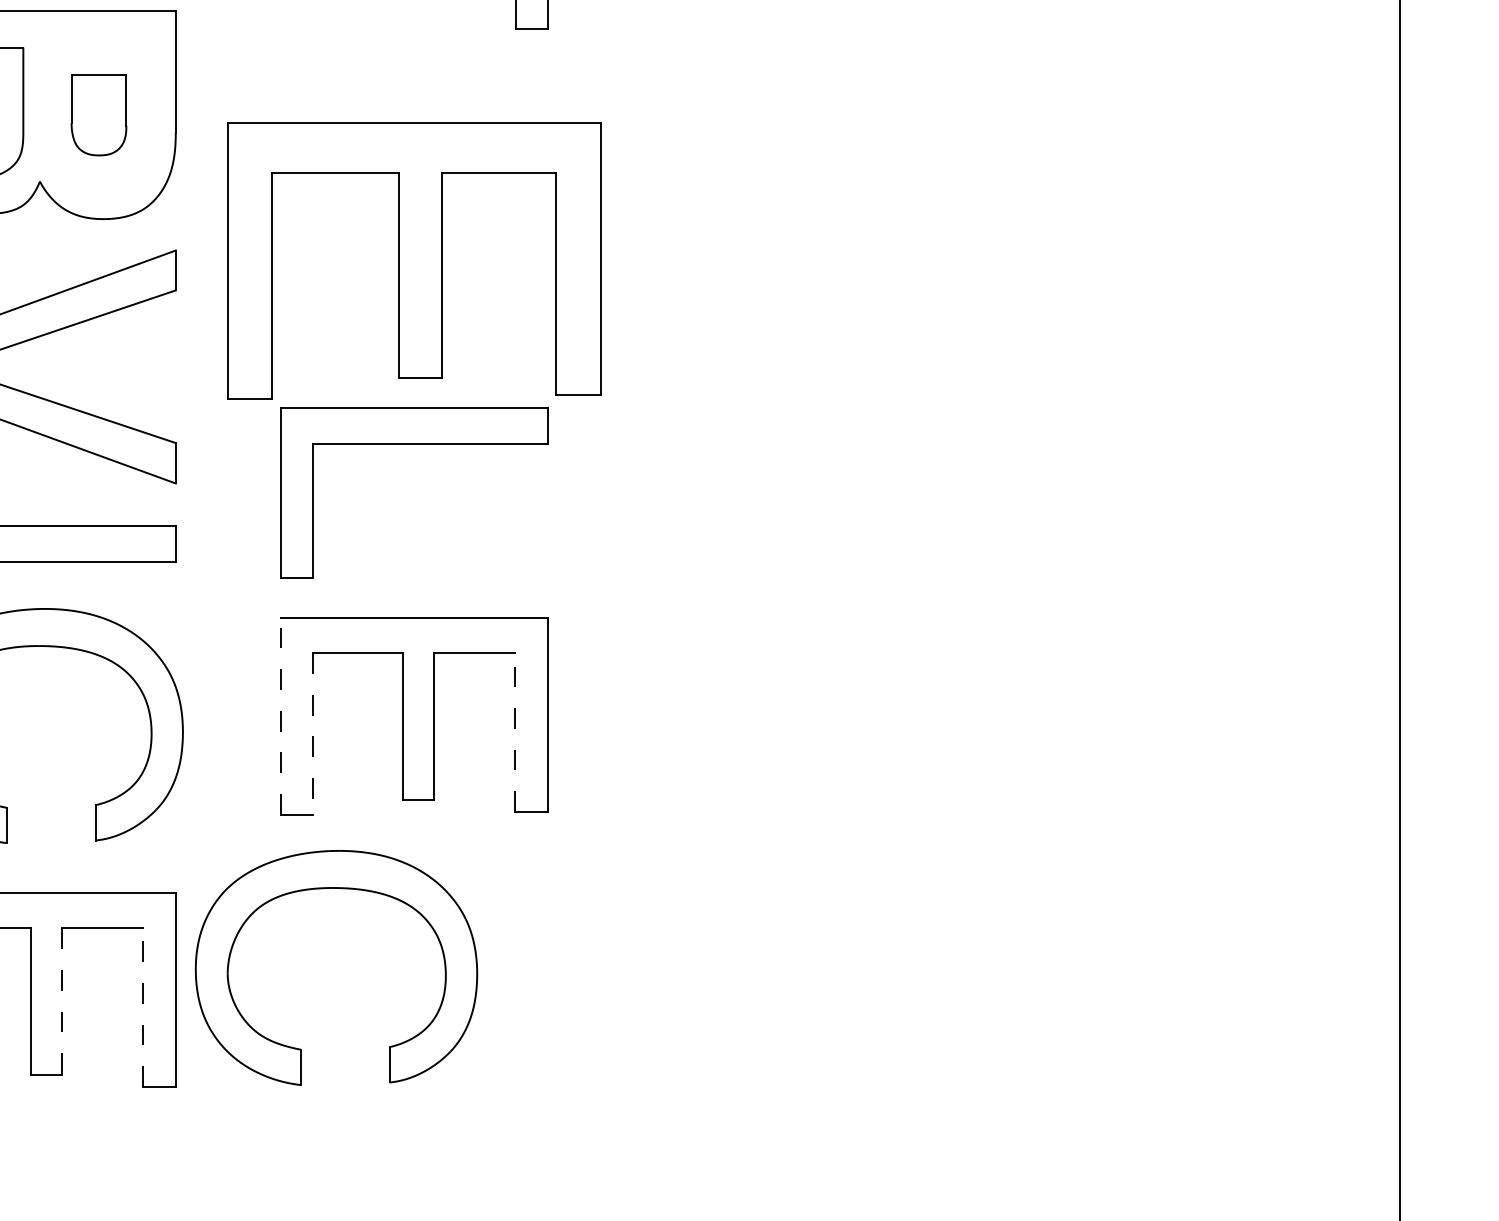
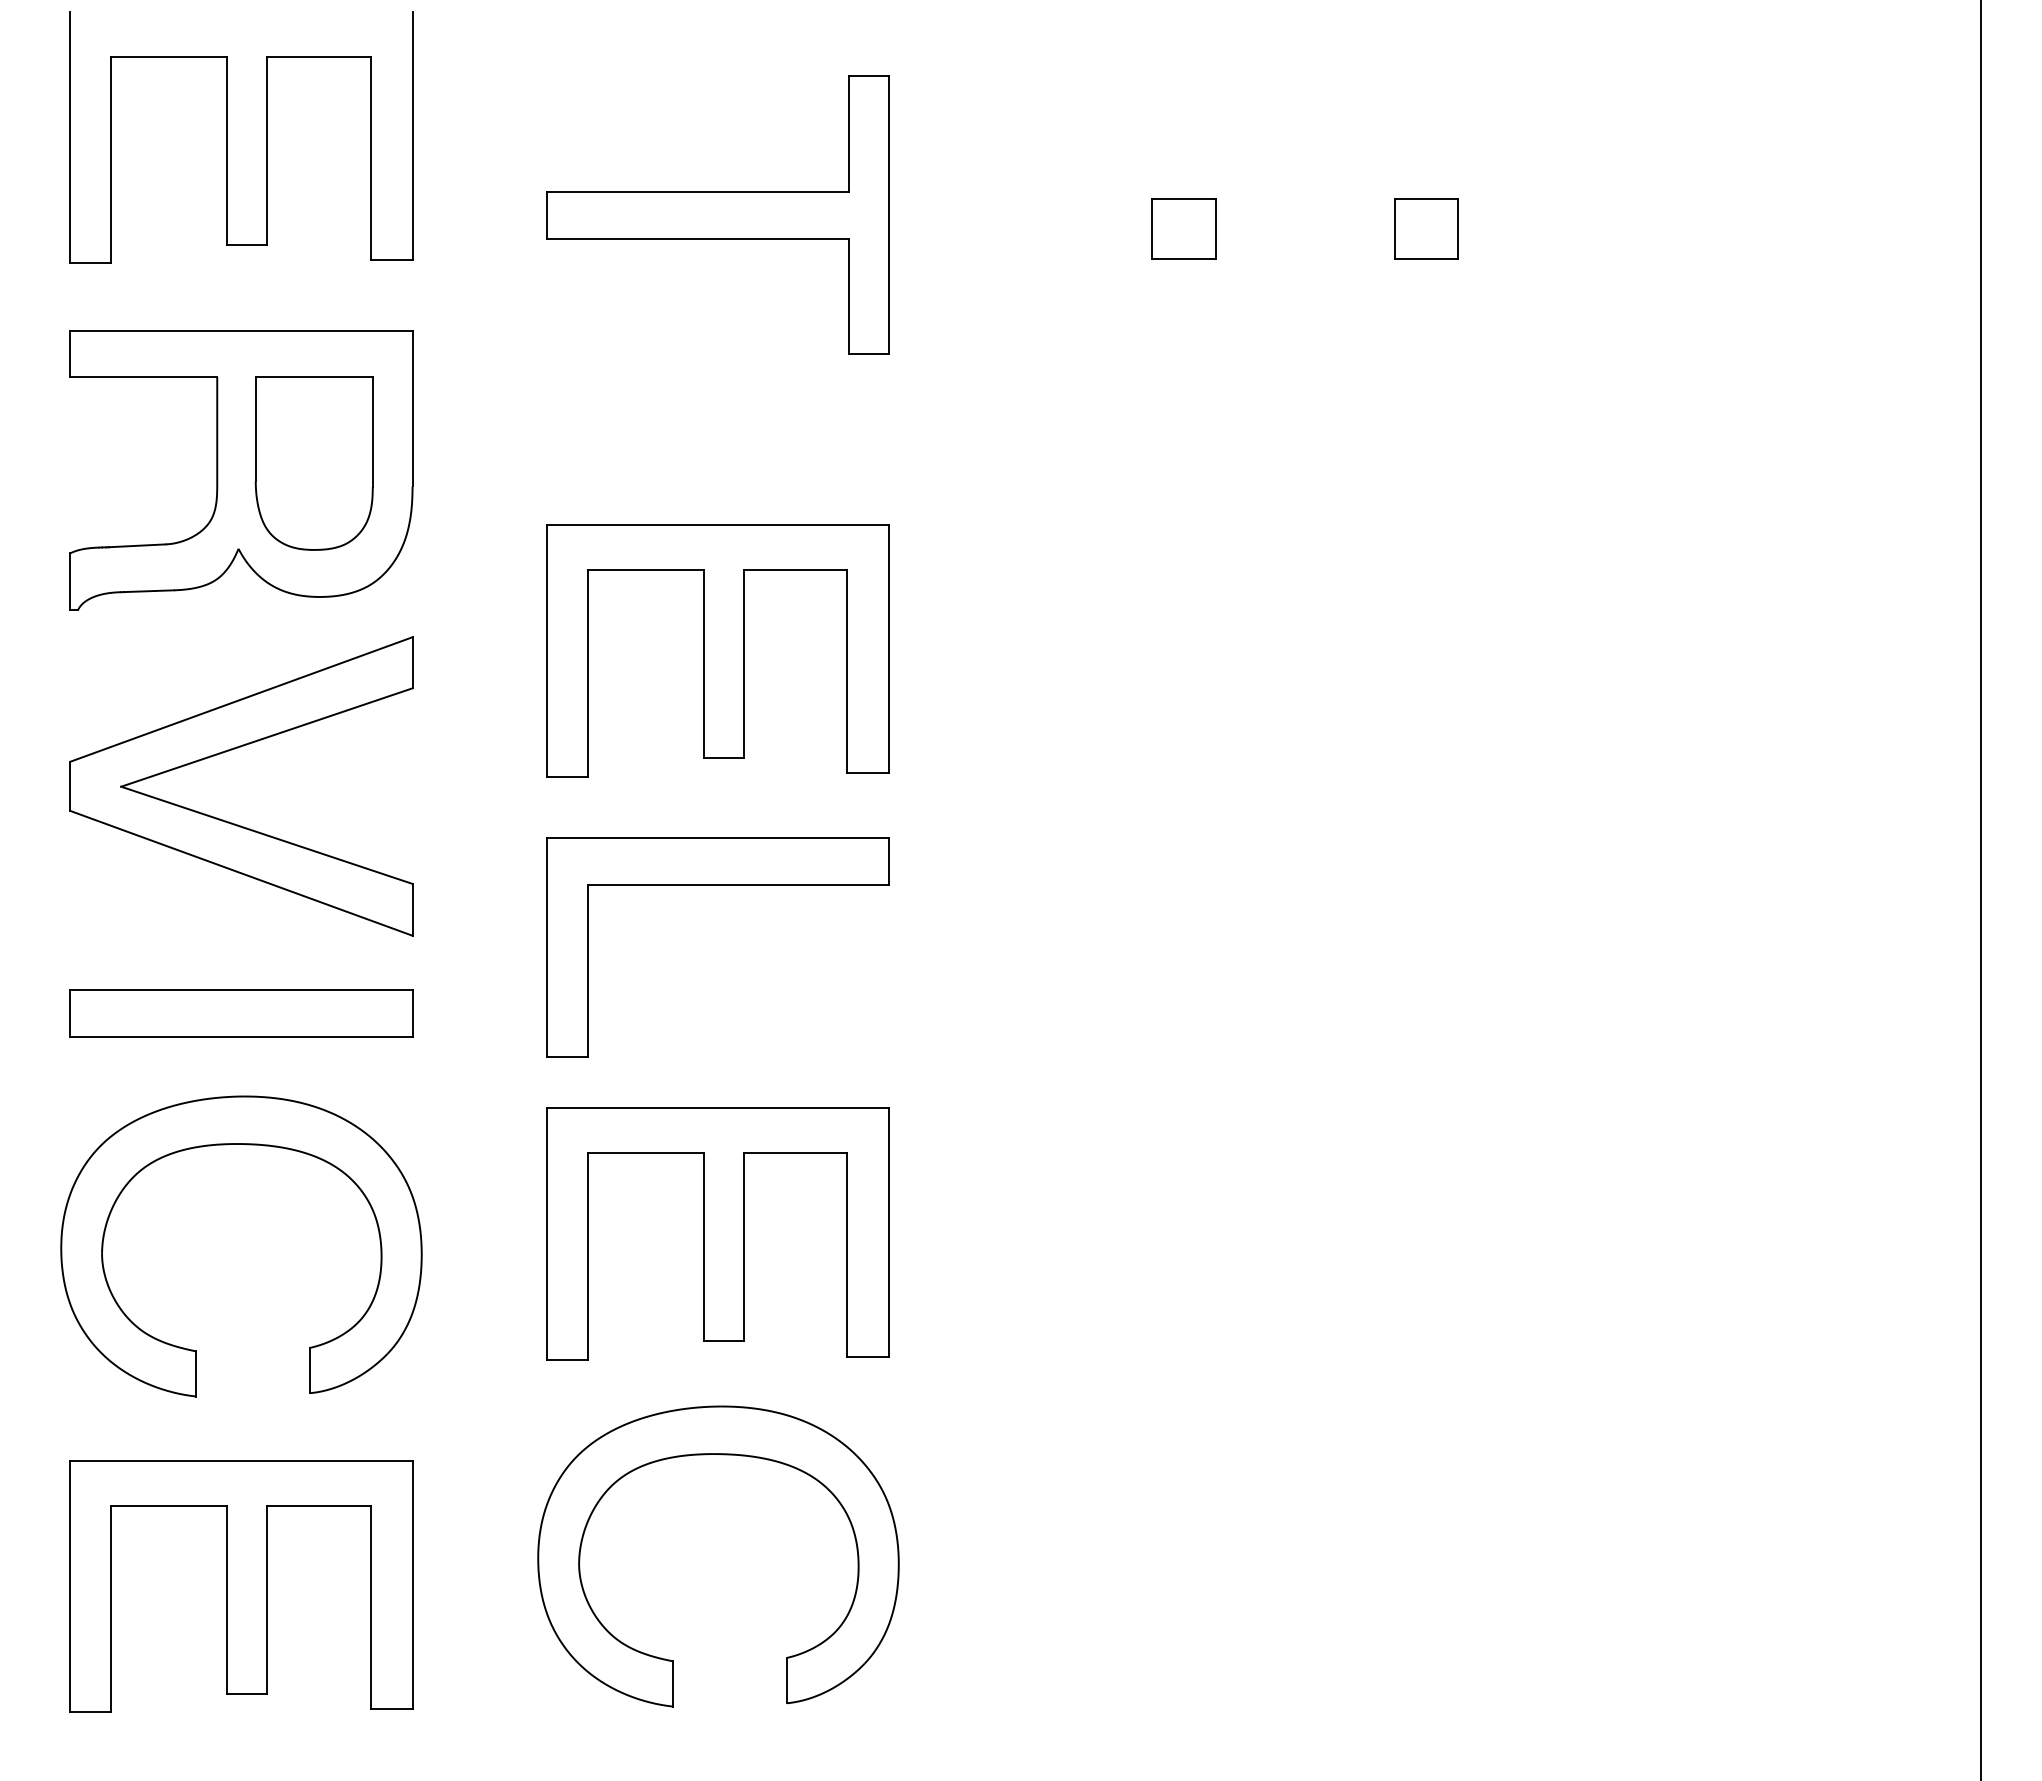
part: (98, 114) -> (313, 463), size x1.67
part: (413, 260) -> (717, 650), size x0.71
line: (281, 716) -> (547, 1234), dashed -> solid
line: (515, 733) -> (847, 1255), dashed -> solid
line: (313, 734) -> (588, 1257), dashed -> solid
part: (339, 889) -> (722, 1455), moved
line: (61, 1001) -> (266, 1599), dashed -> solid
line: (142, 1007) -> (370, 1607), dashed -> solid

